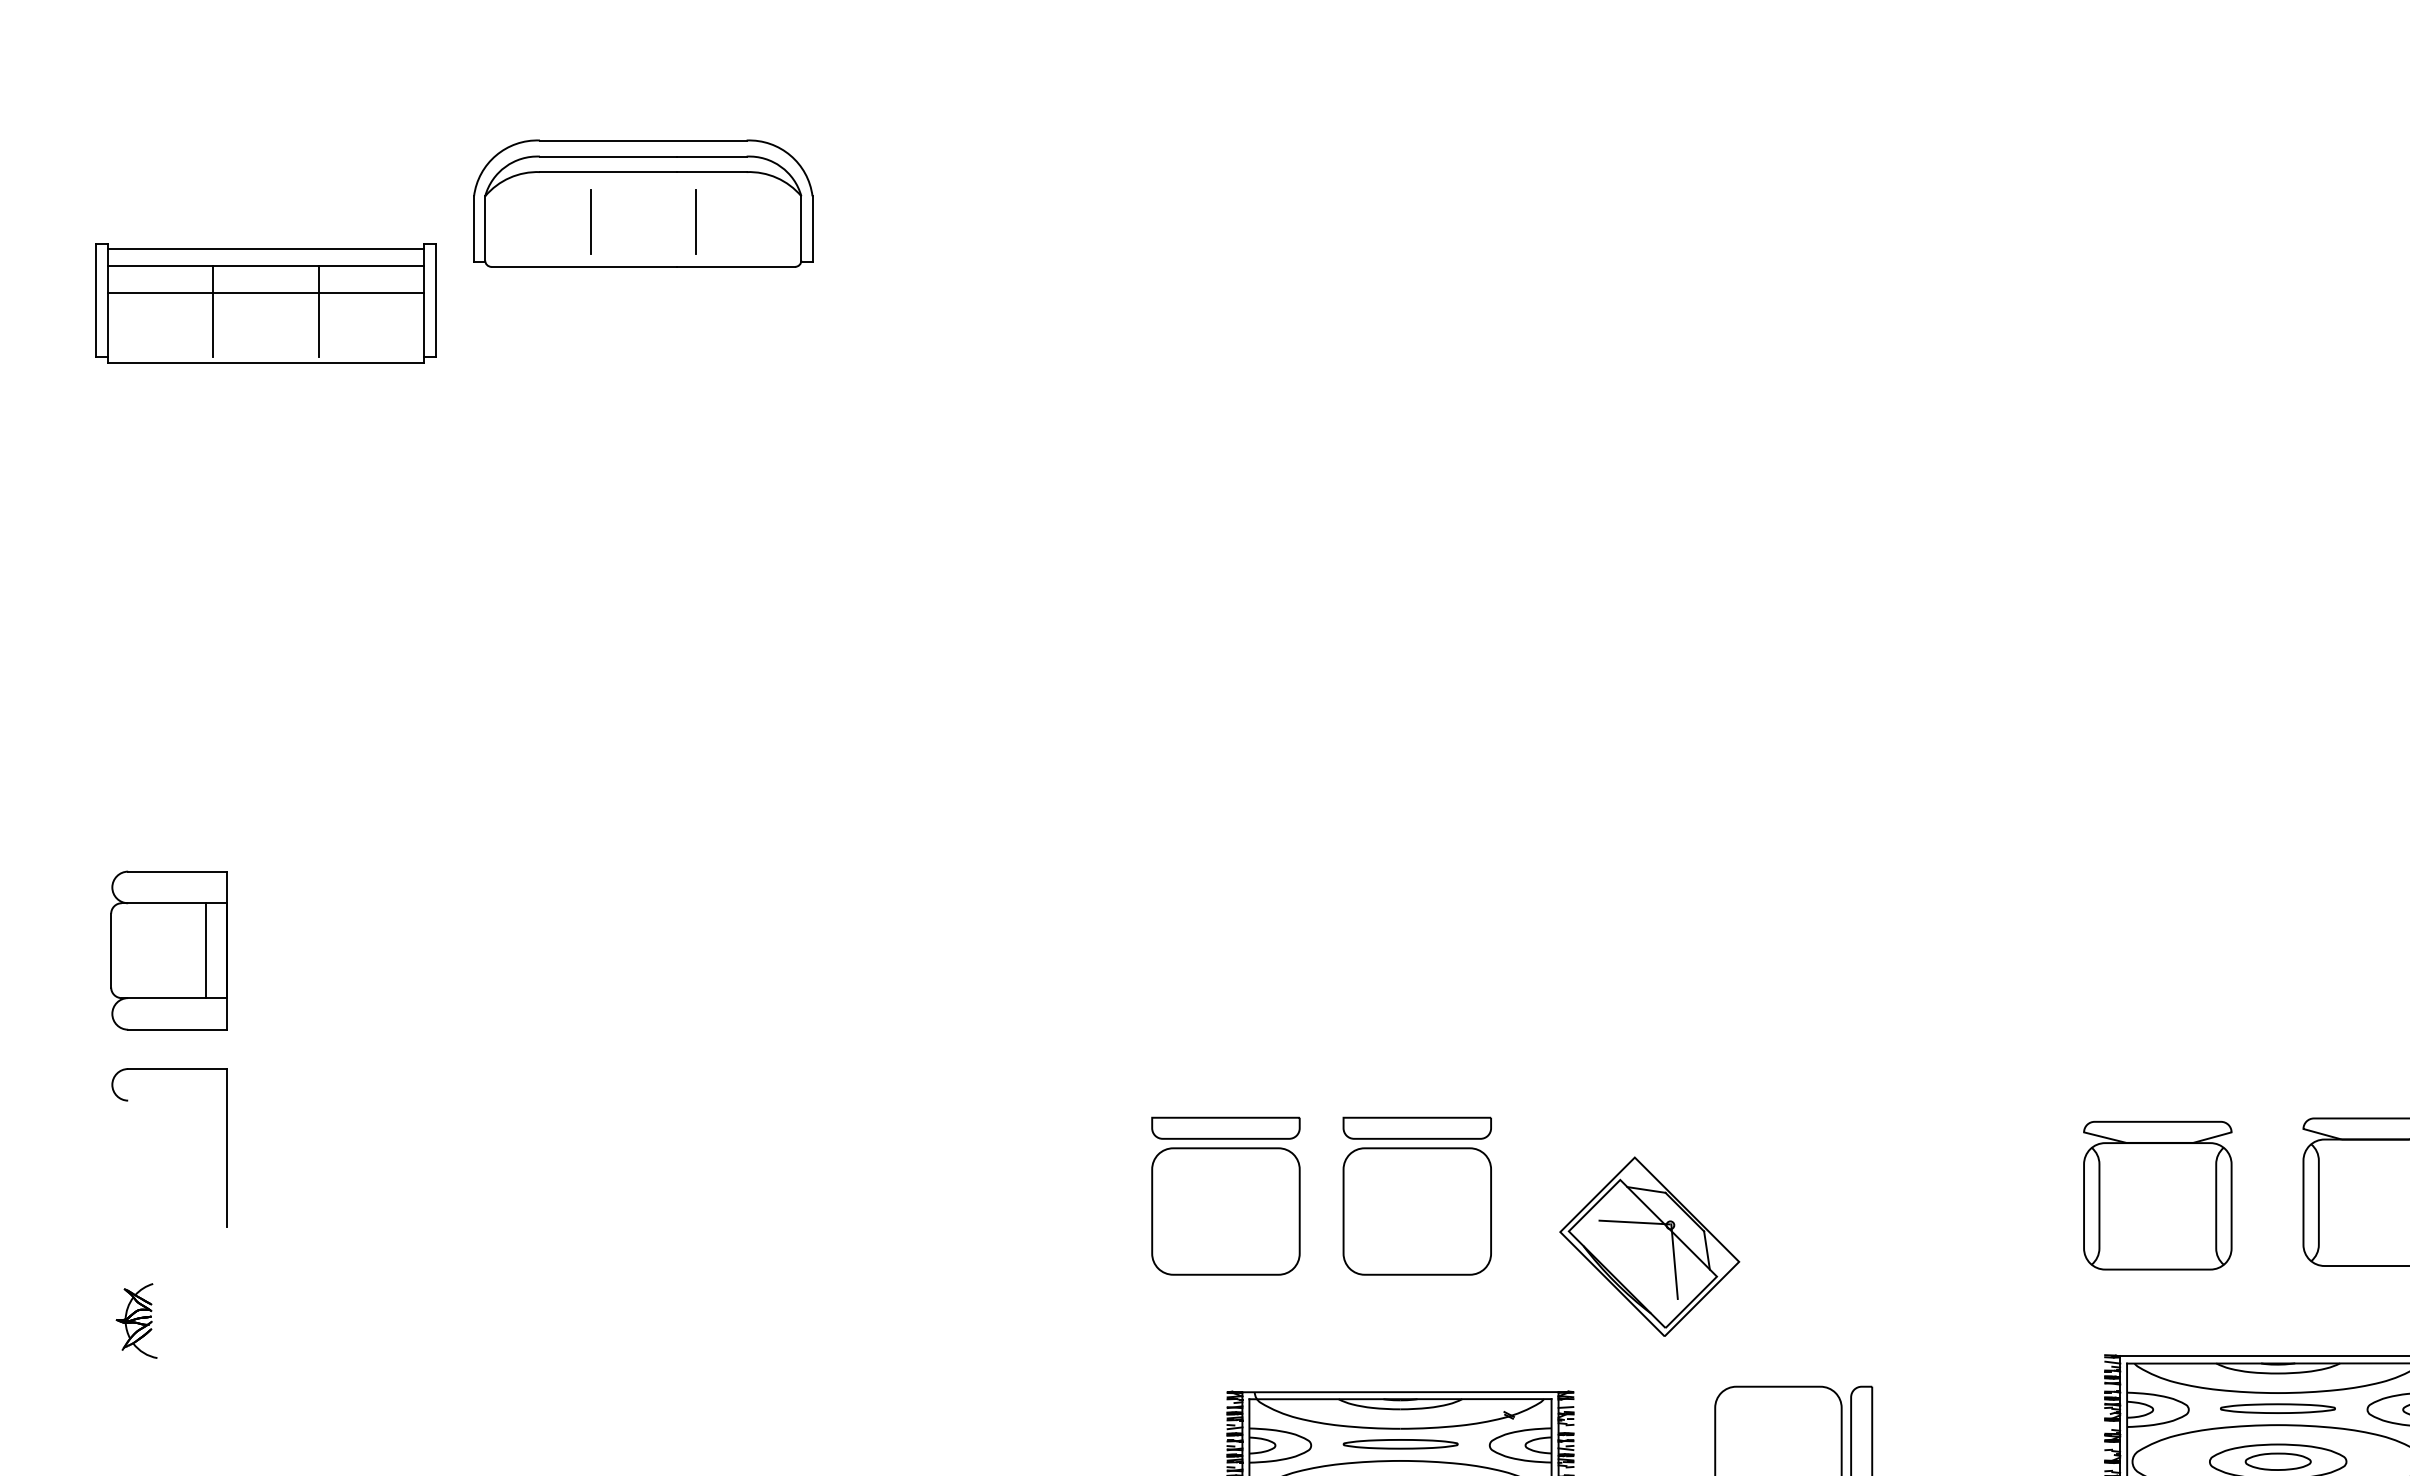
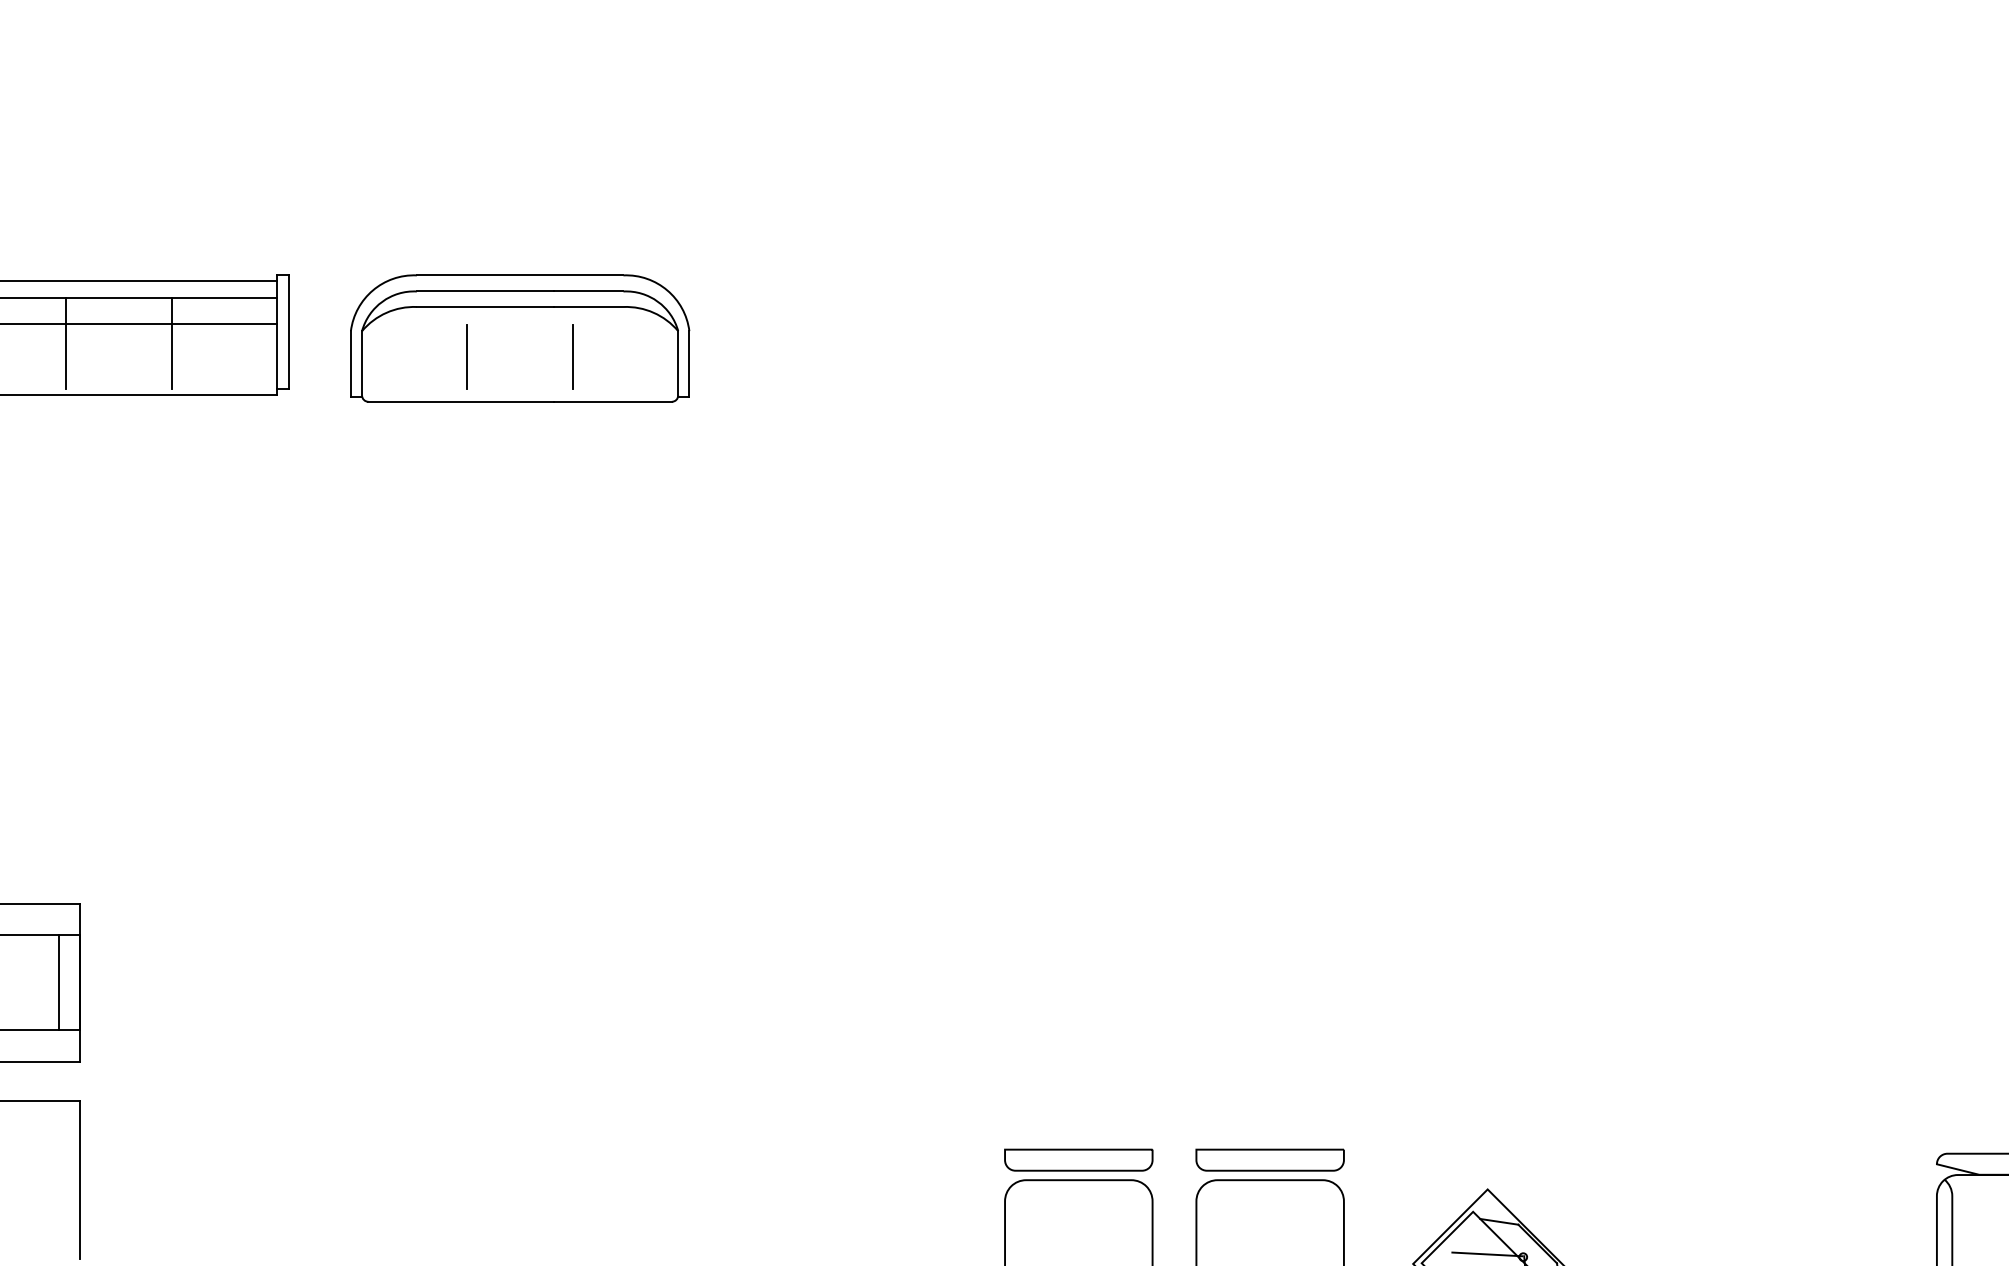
part: (643, 203) -> (520, 338), moved

